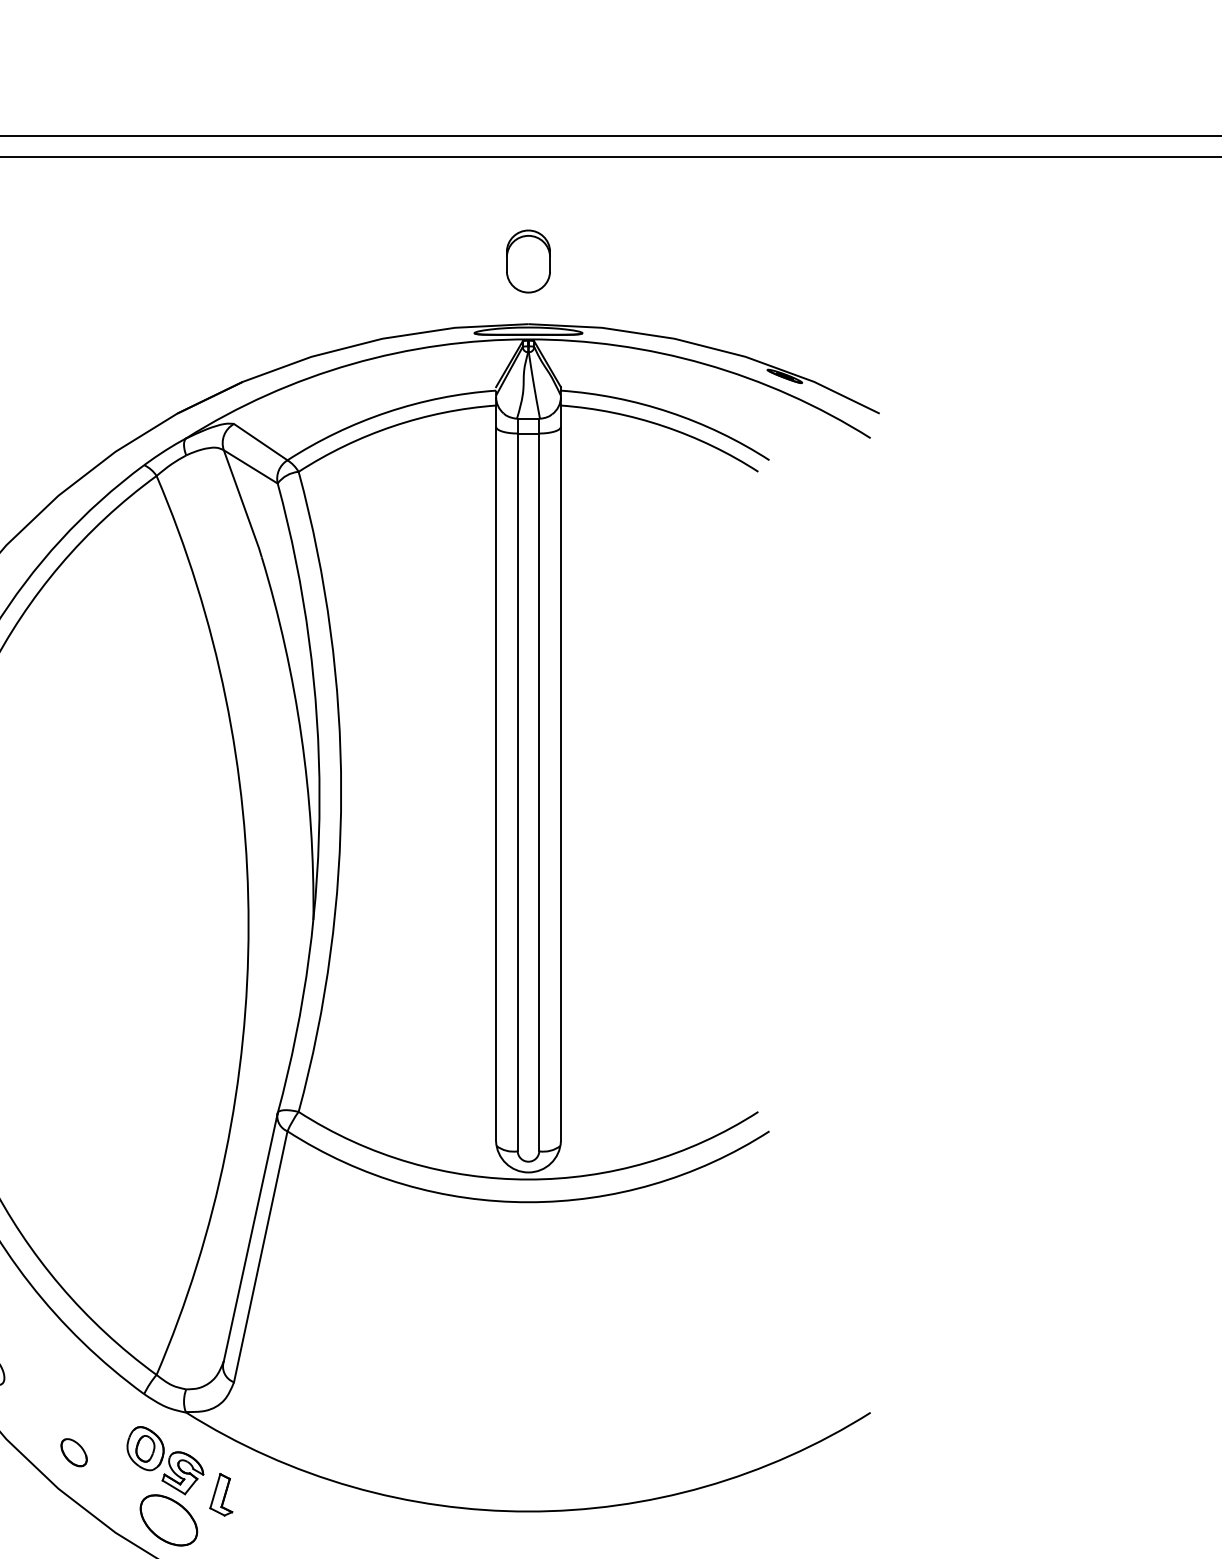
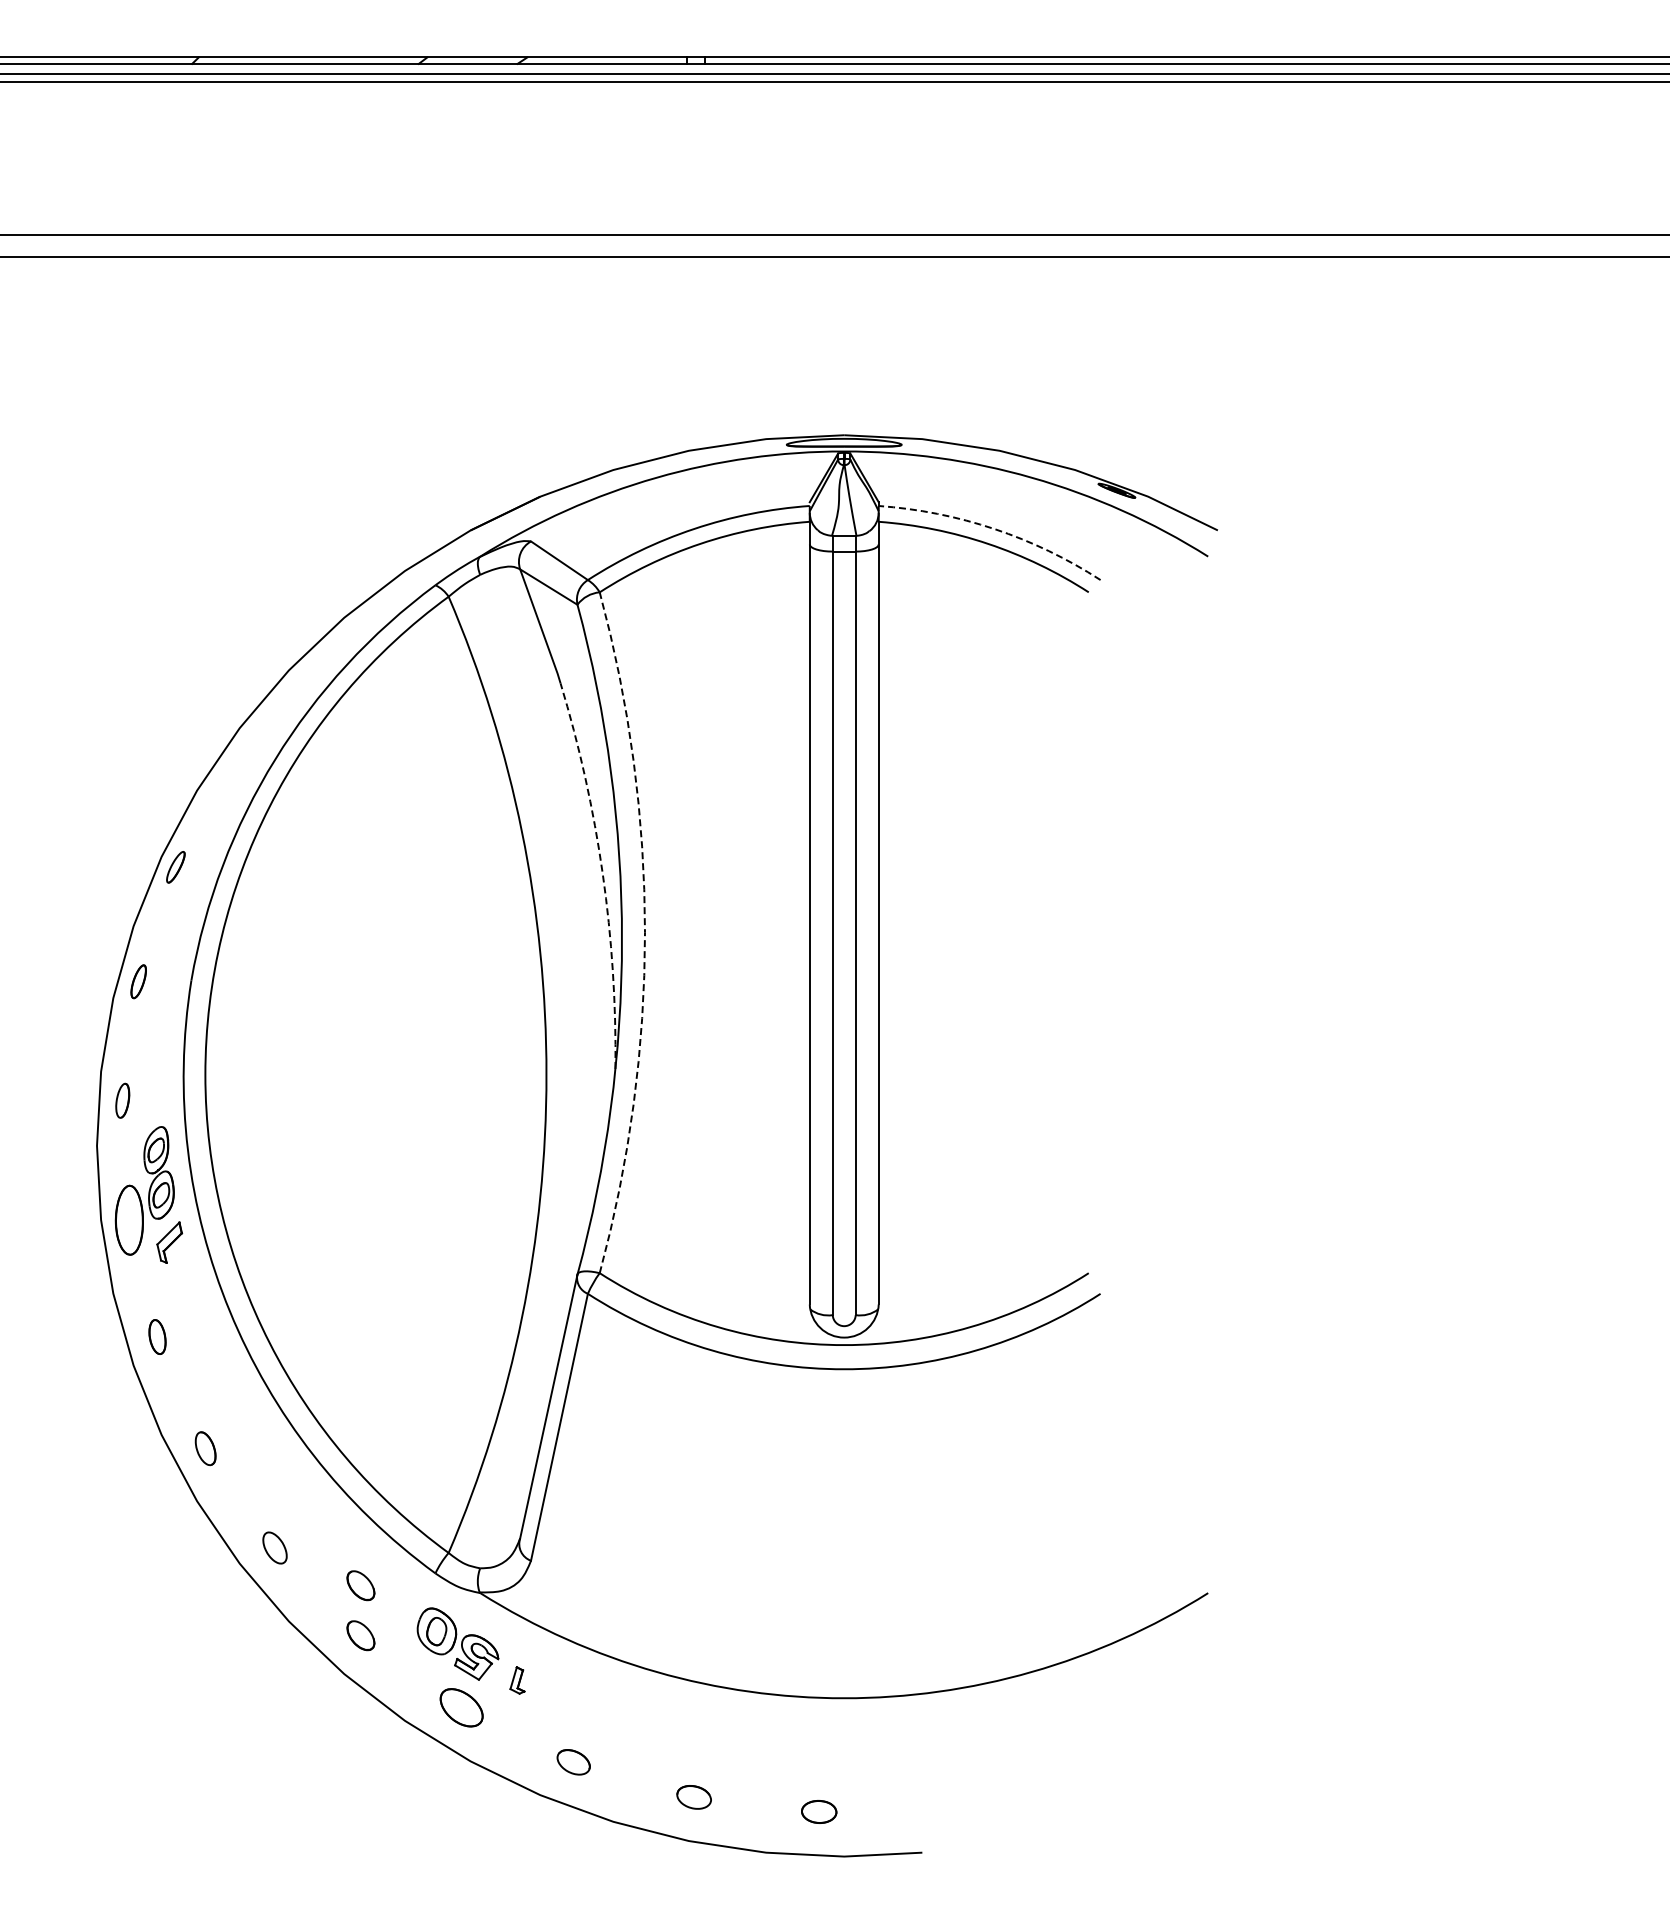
part: (528, 261) -> (844, 368), removed
arc: (669, 411) -> (994, 528), solid -> dashed
arc: (301, 737) -> (602, 874), solid -> dashed
arc: (341, 791) -> (645, 932), solid -> dashed
part: (73, 1405) -> (360, 1585), added
part: (221, 1494) -> (517, 1680), size x0.6
part: (168, 1520) -> (461, 1707), size x0.7

